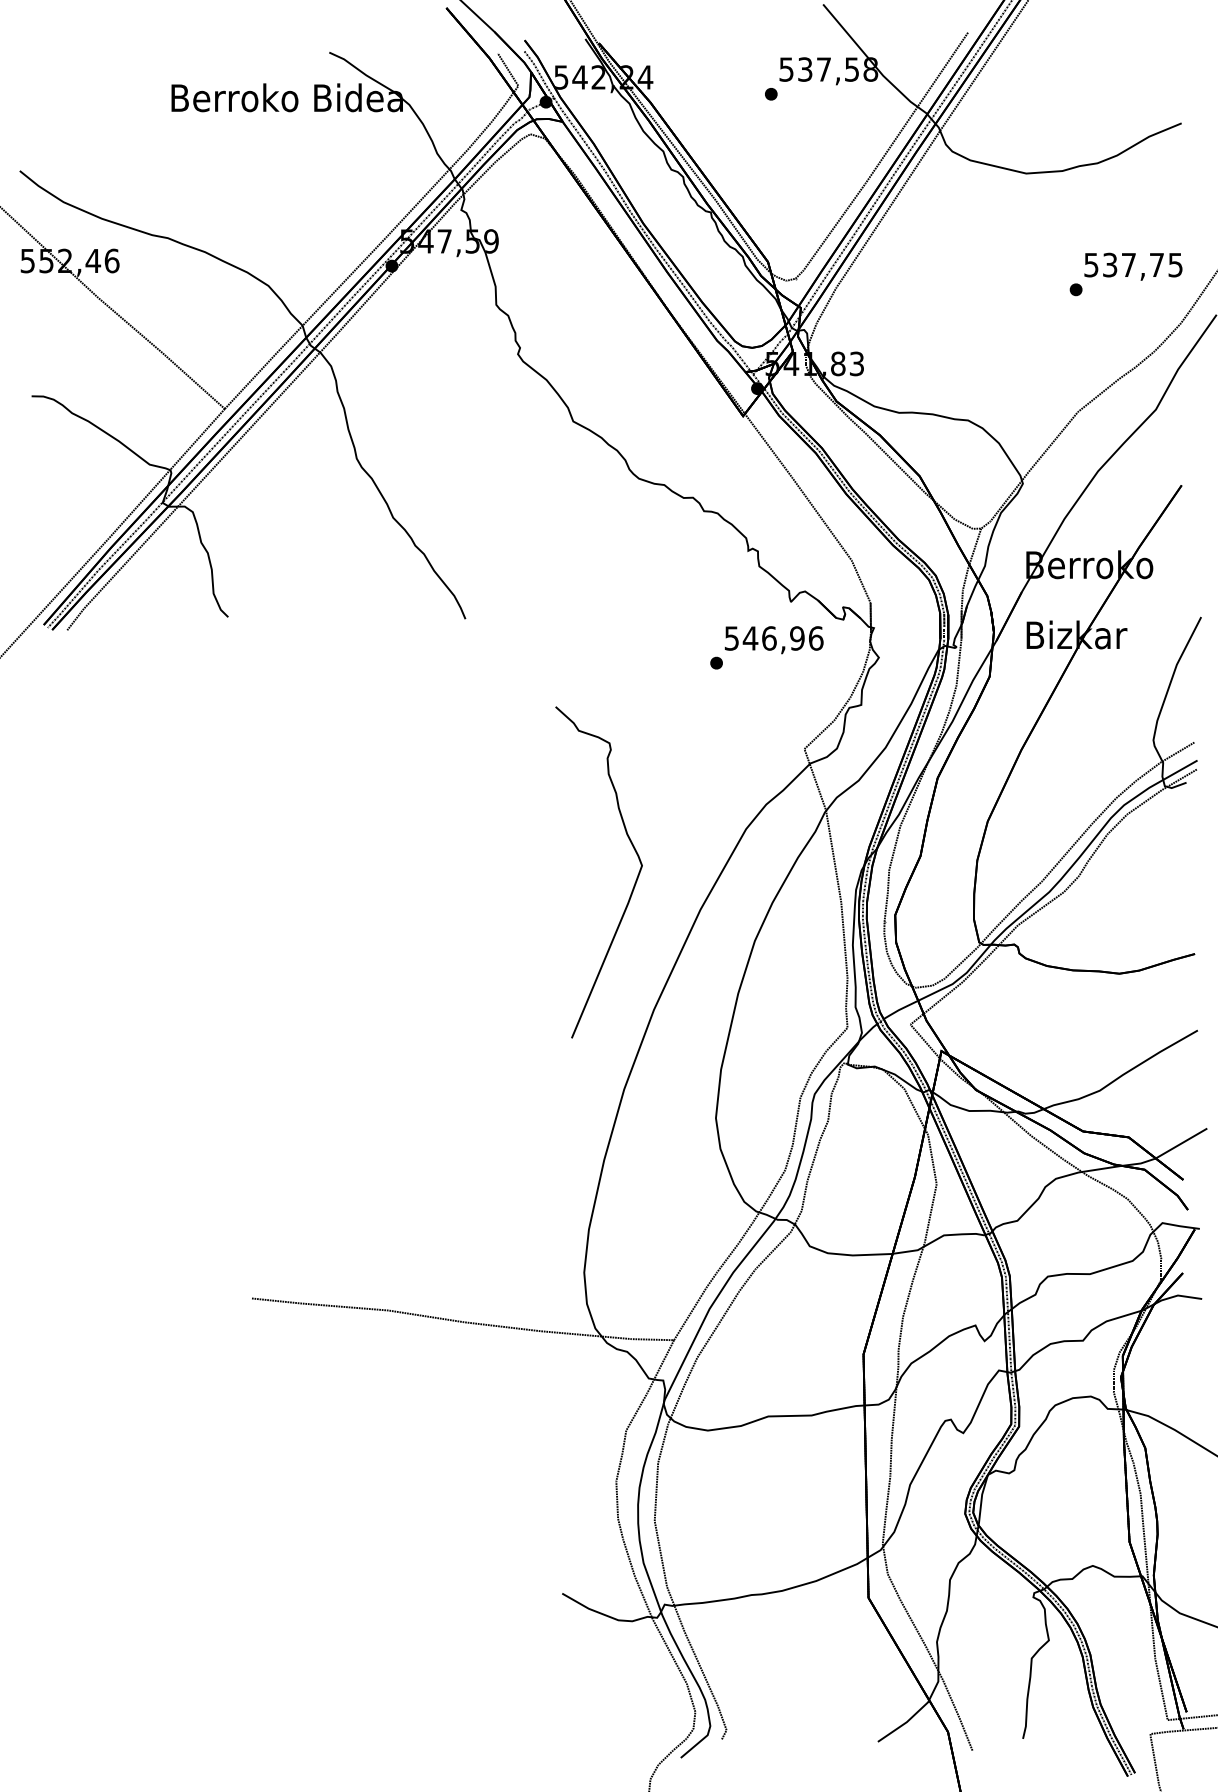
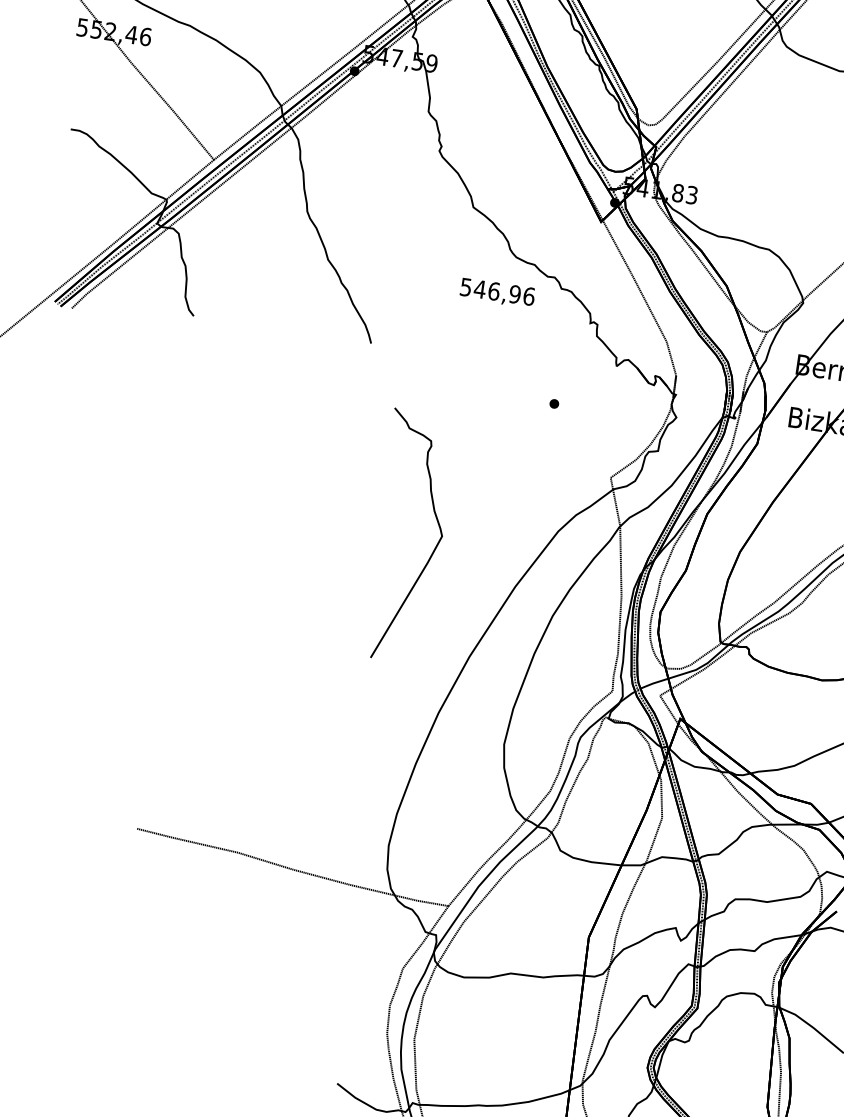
text: (773, 640) -> (497, 293), moved
curve: (633, 885) -> (433, 550), moved

